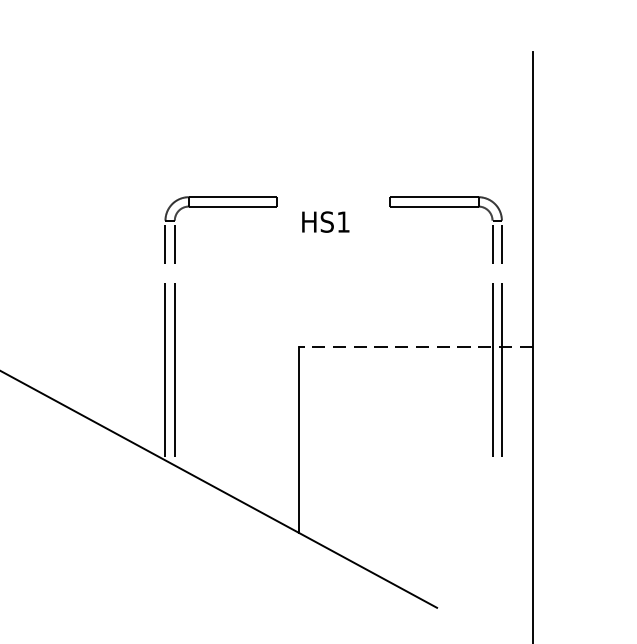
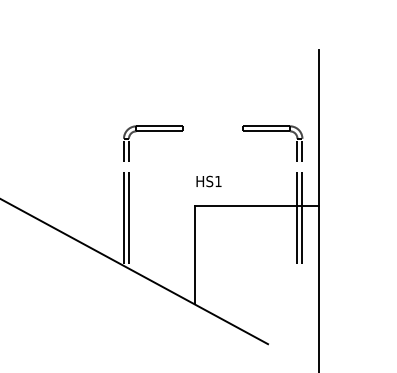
text: (324, 222) -> (208, 181), moved
line: (415, 346) -> (256, 205), dashed -> solid

